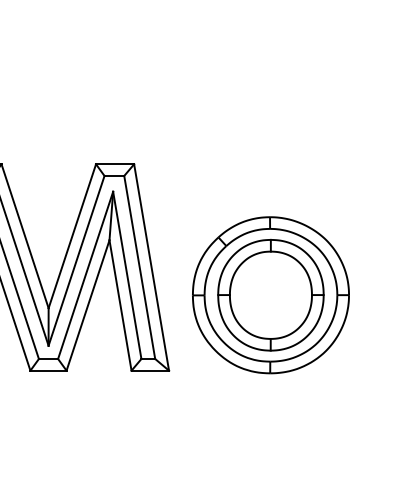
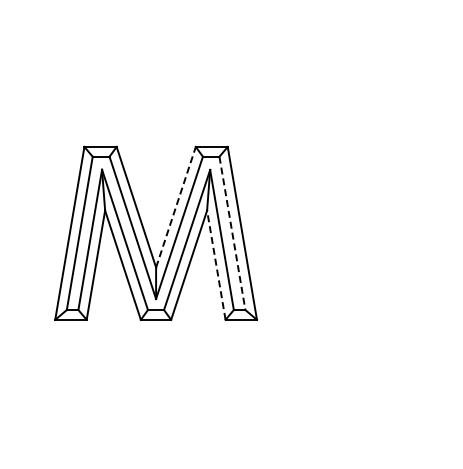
line: (72, 235) -> (176, 206), solid -> dashed
line: (139, 267) -> (232, 233), solid -> dashed
part: (271, 295) -> (342, 256), removed
line: (120, 304) -> (216, 264), solid -> dashed

